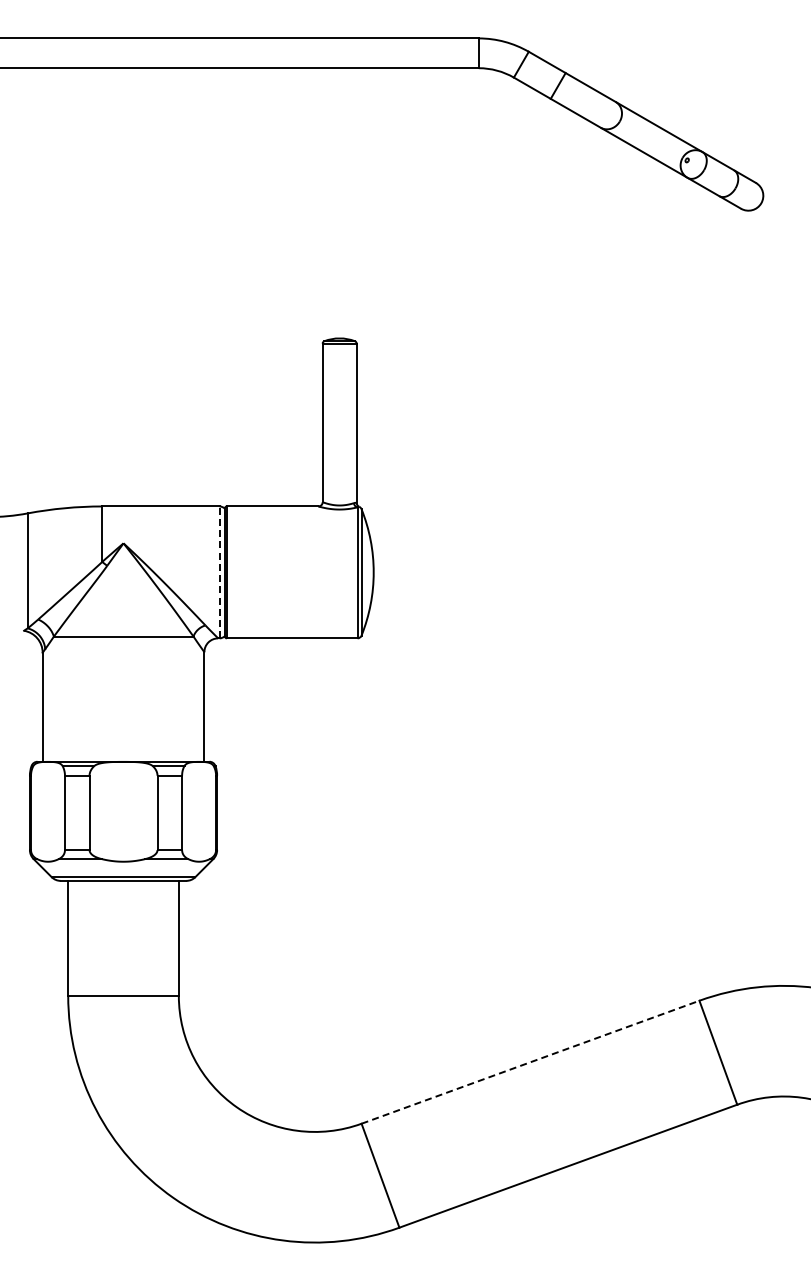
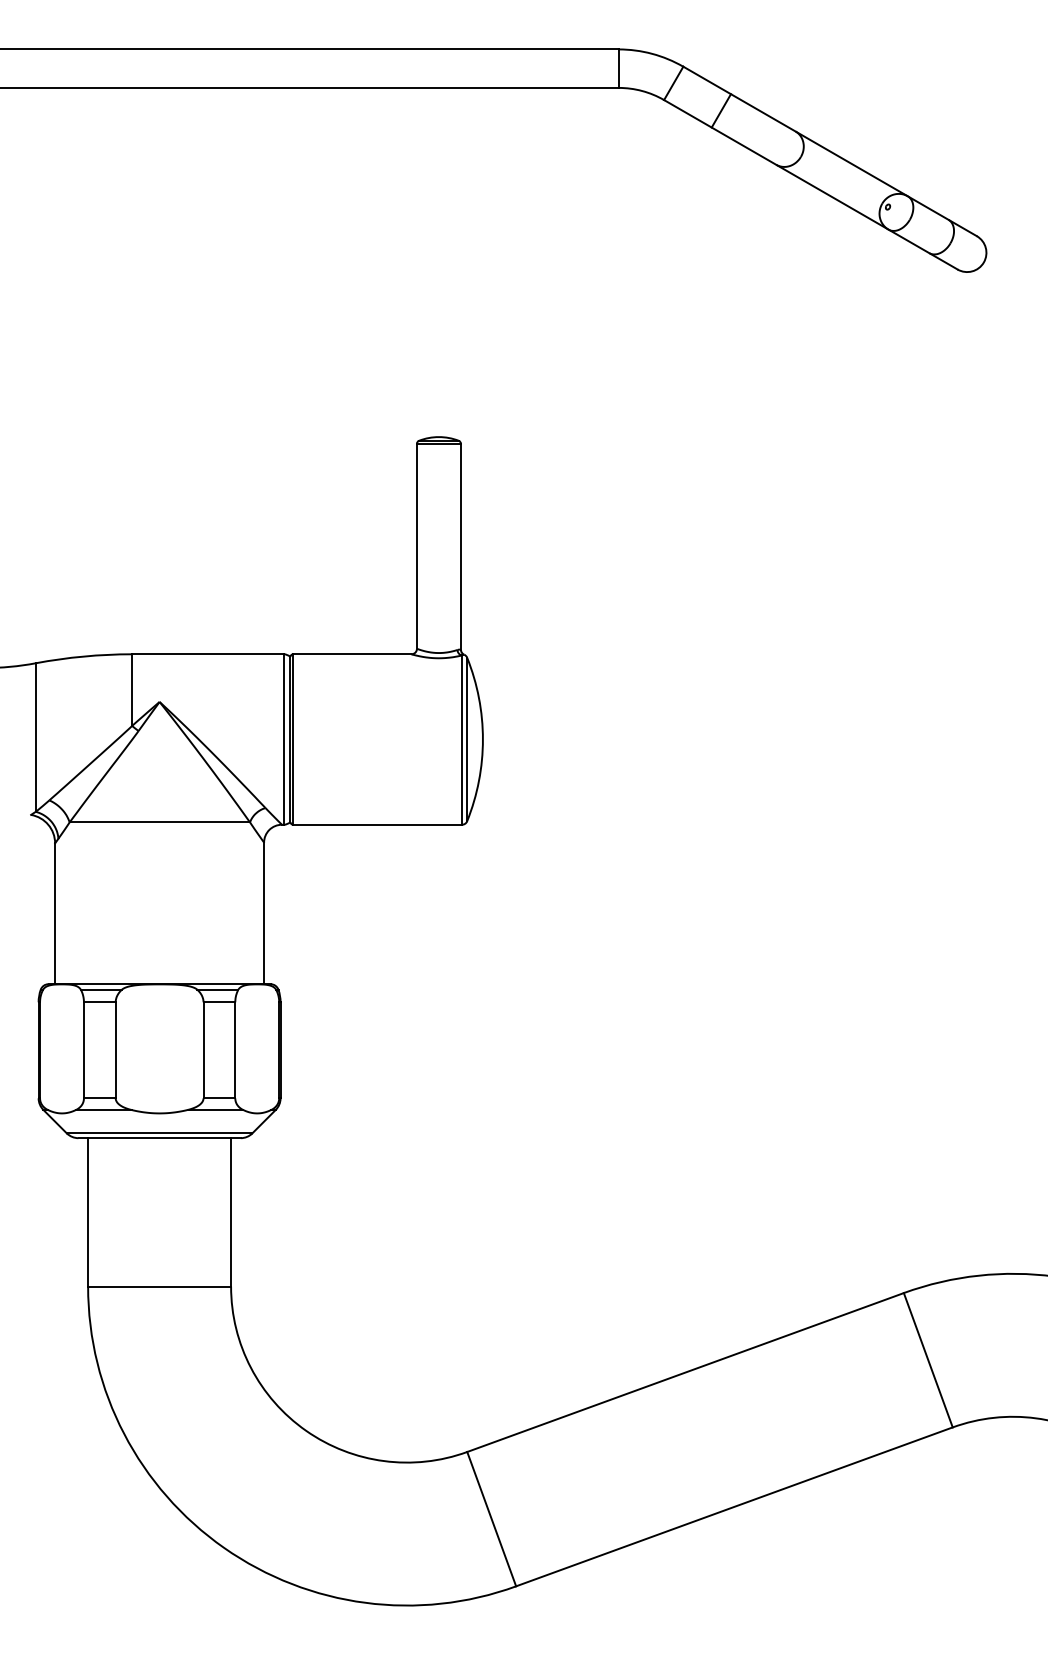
line: (219, 572) -> (283, 739), dashed -> solid
line: (530, 1062) -> (685, 1372), dashed -> solid

